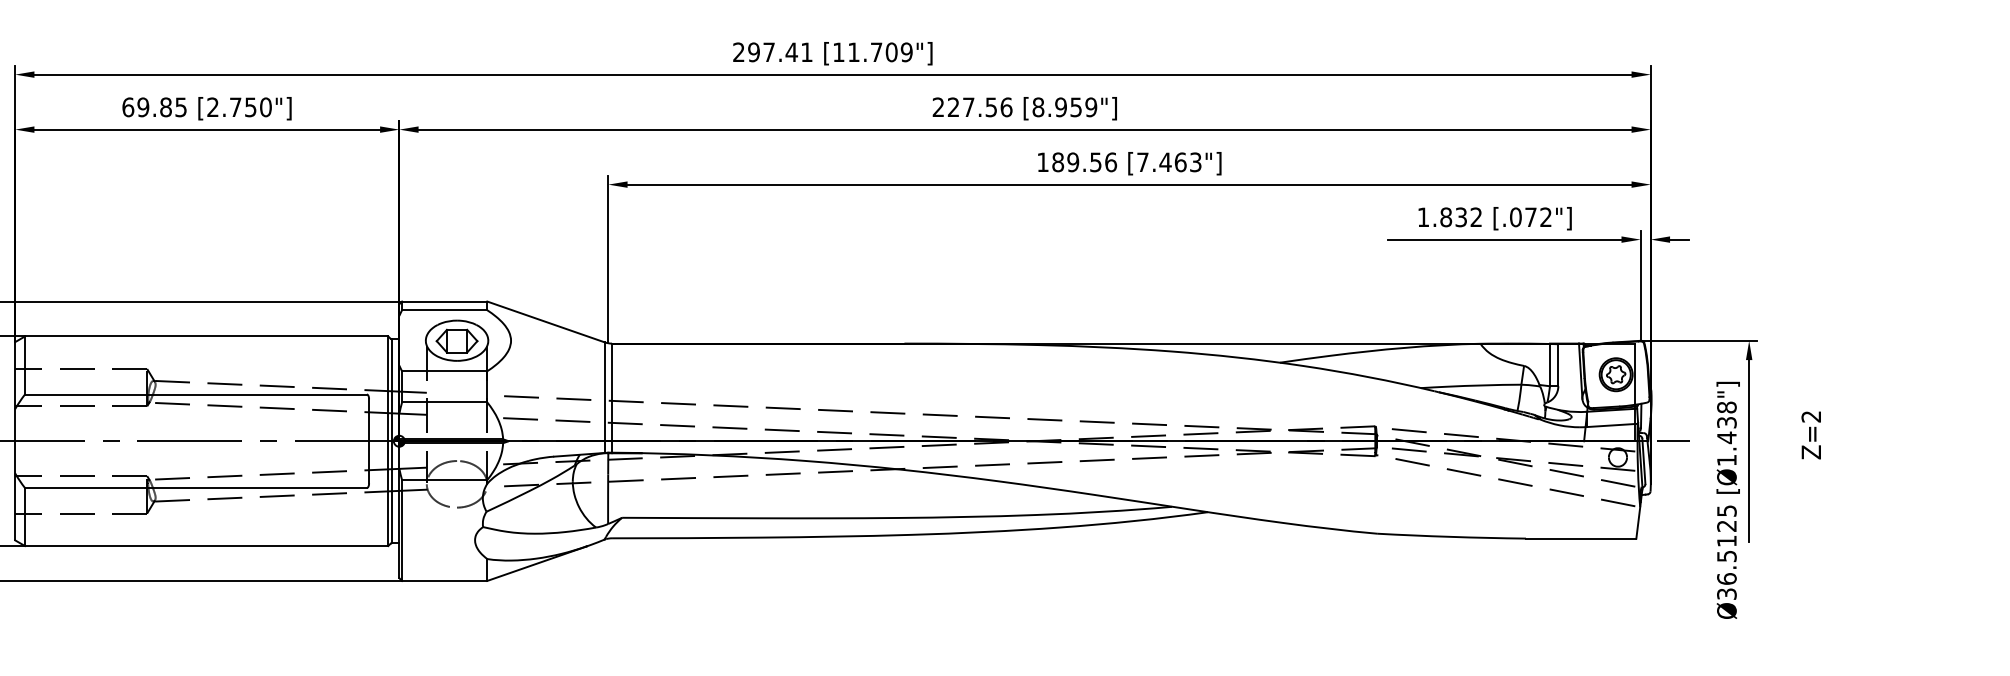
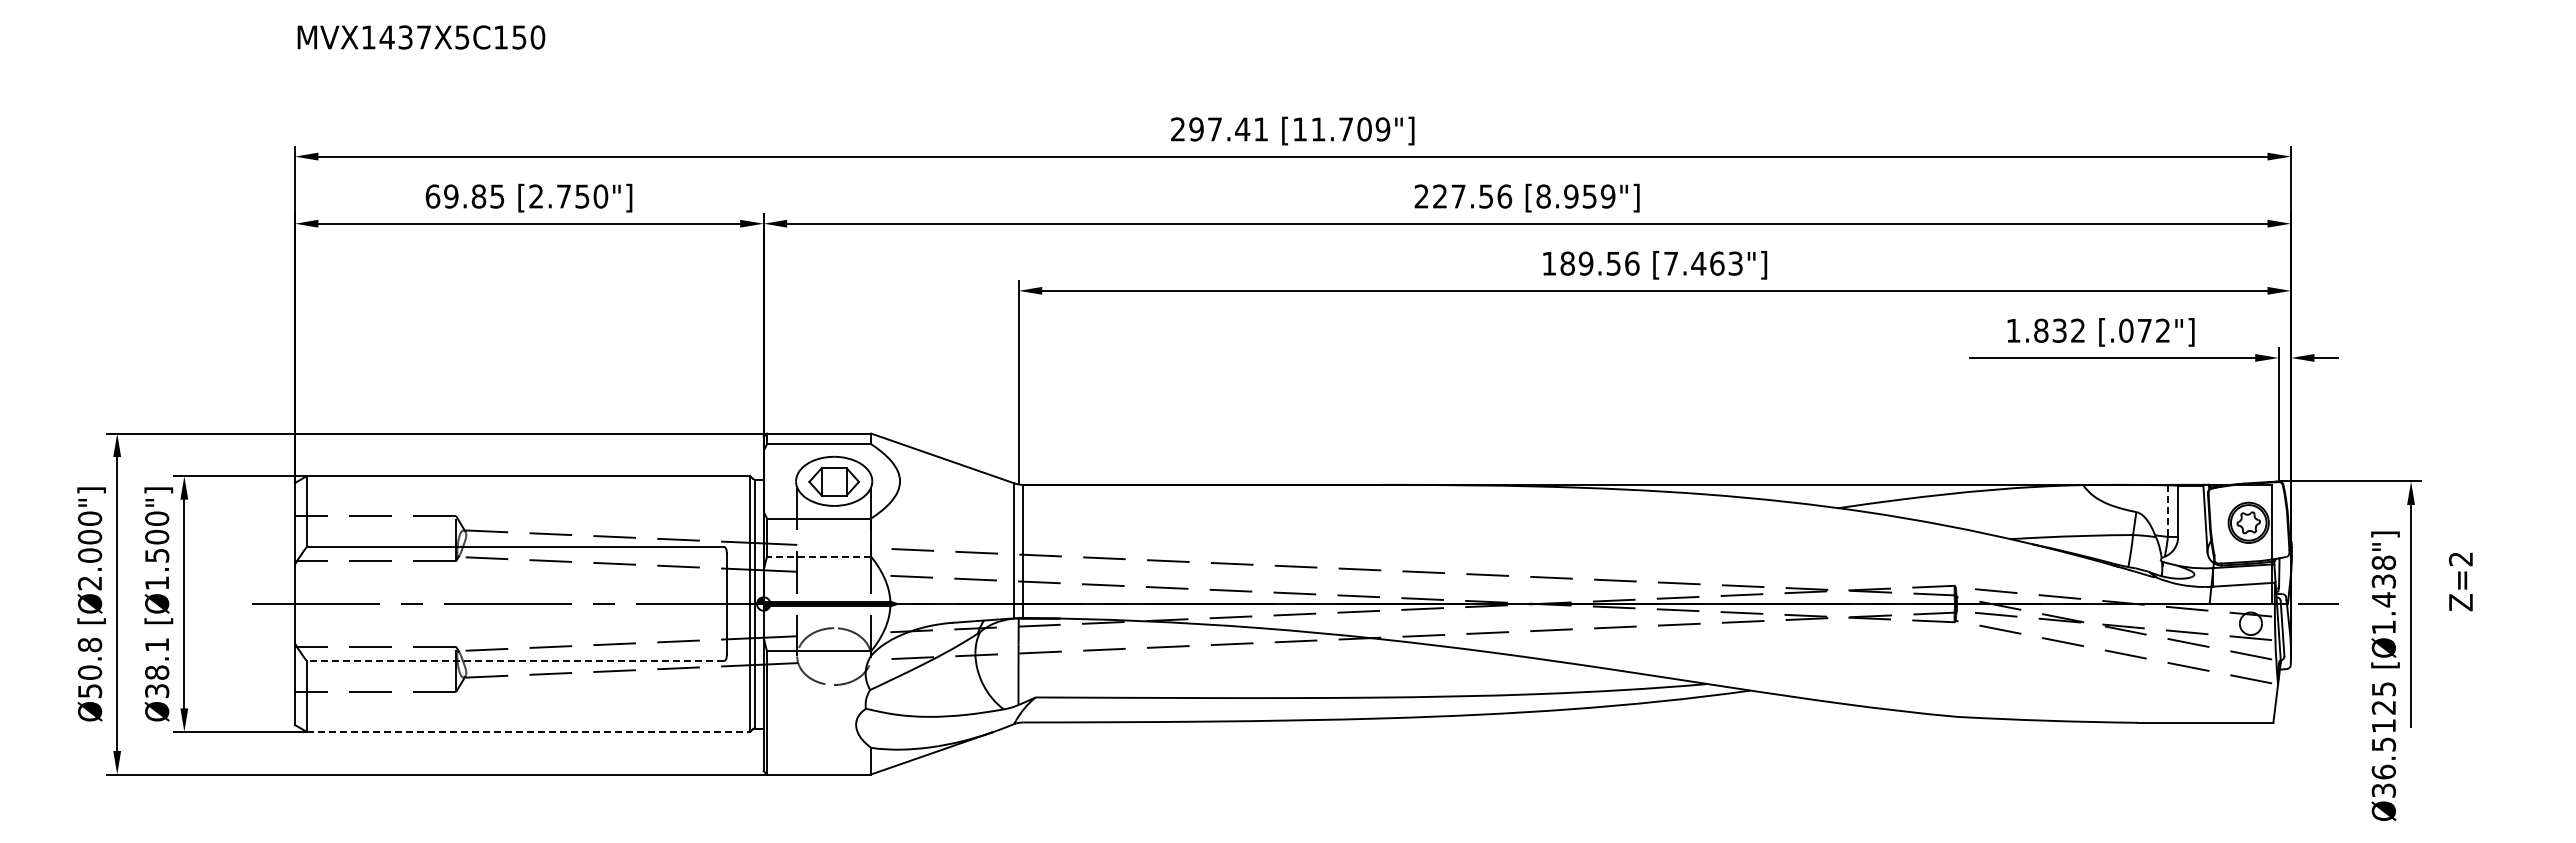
line: (1549, 365) -> (2167, 511), solid -> dashed
line: (444, 402) -> (818, 556), solid -> dashed
text: (1810, 435) -> (2460, 581), moved
line: (195, 488) -> (515, 661), solid -> dashed
line: (206, 545) -> (528, 731), solid -> dashed

